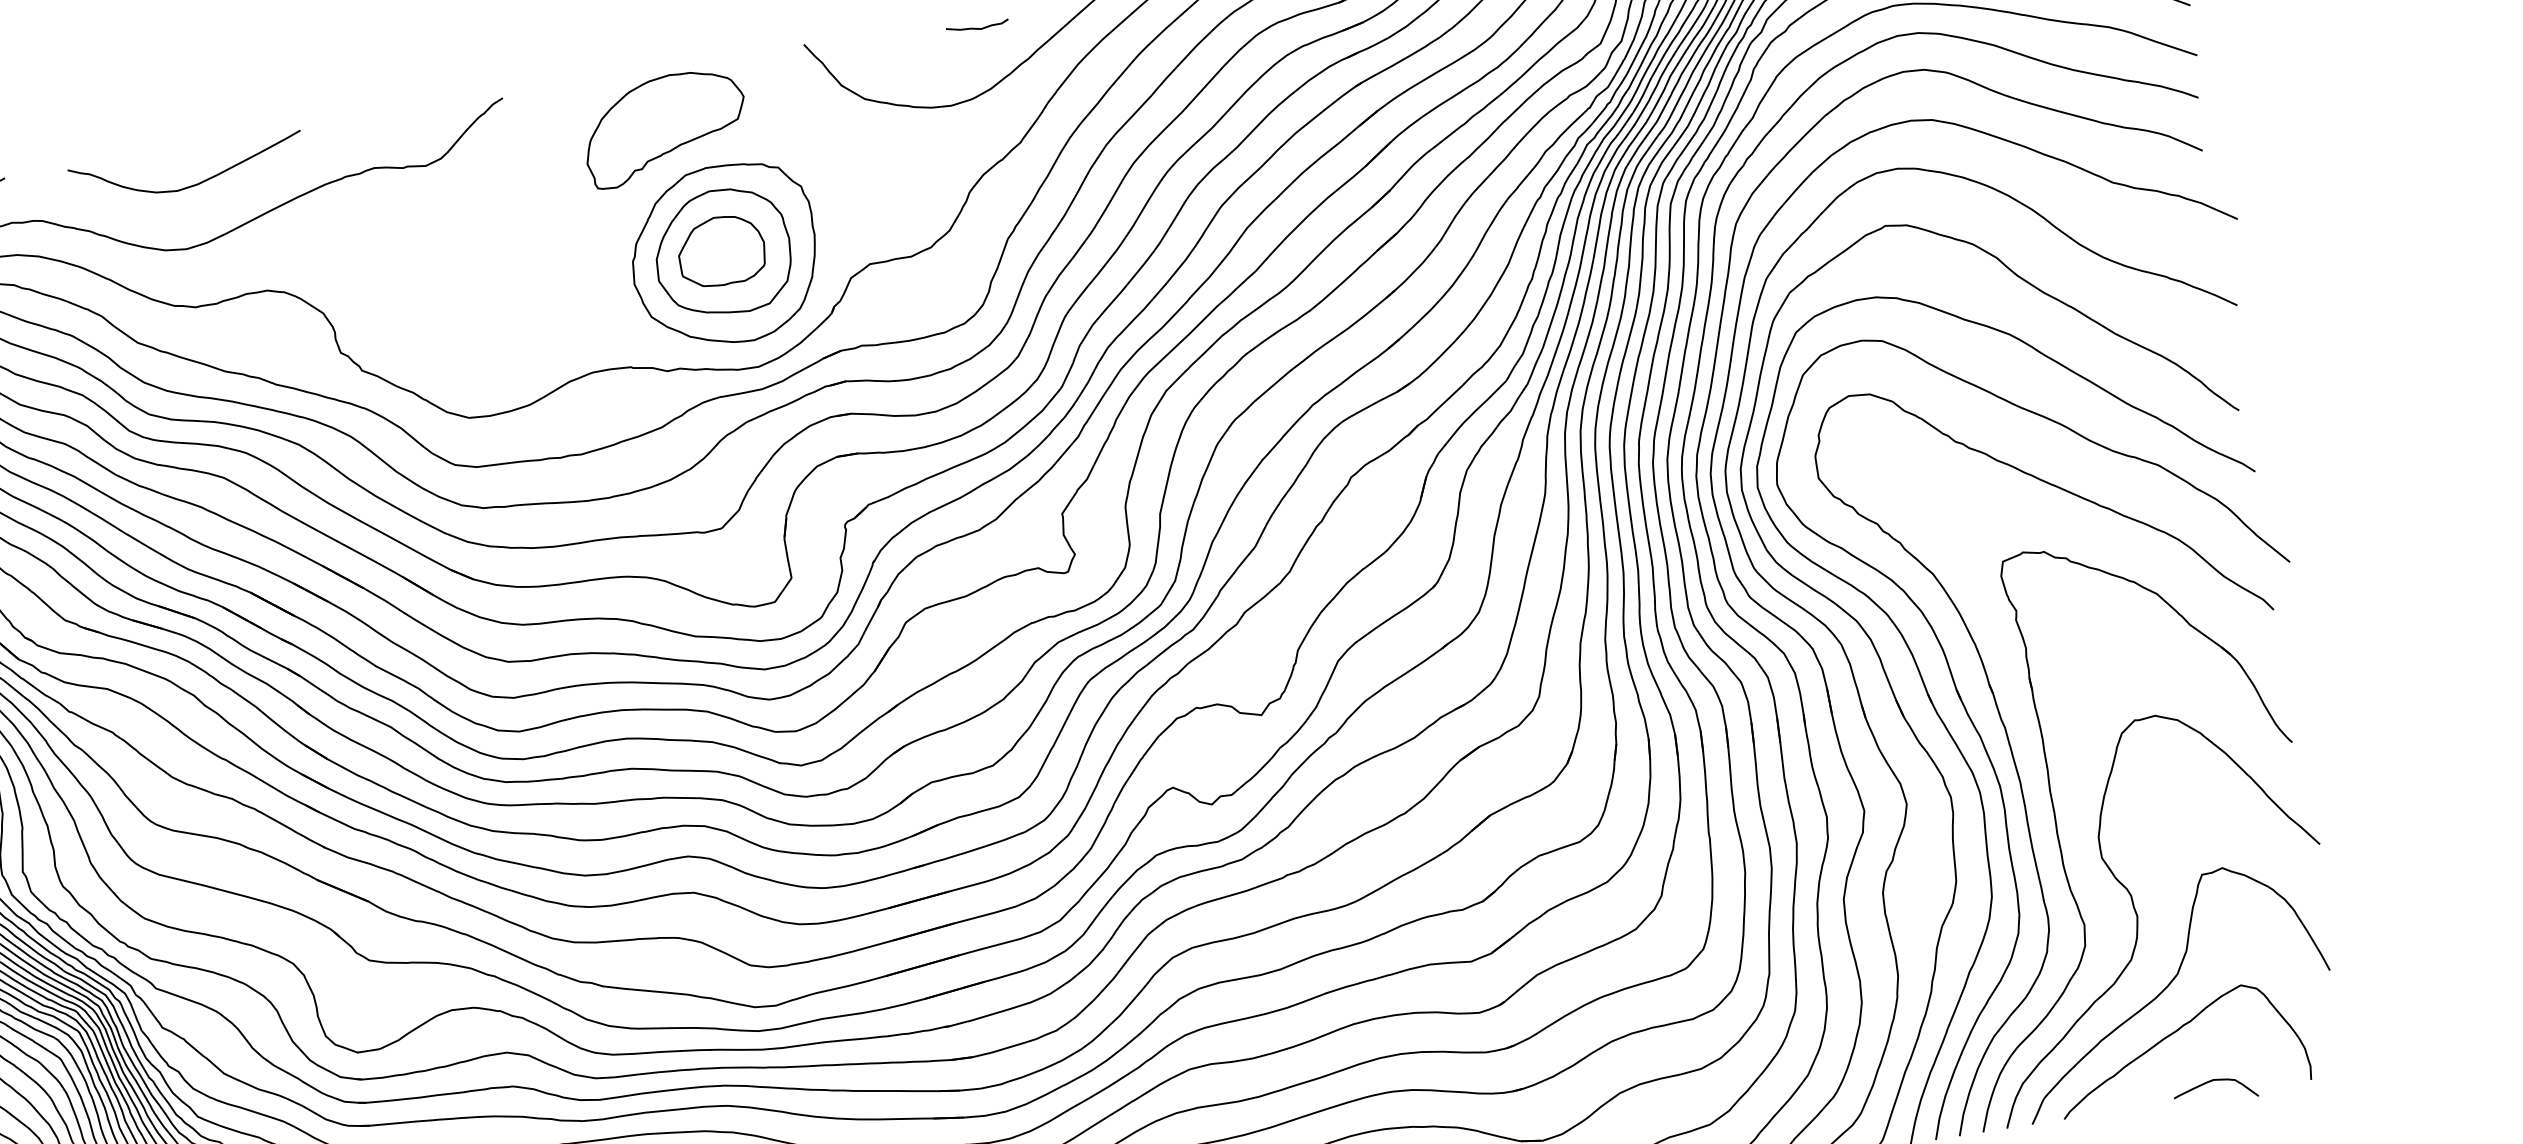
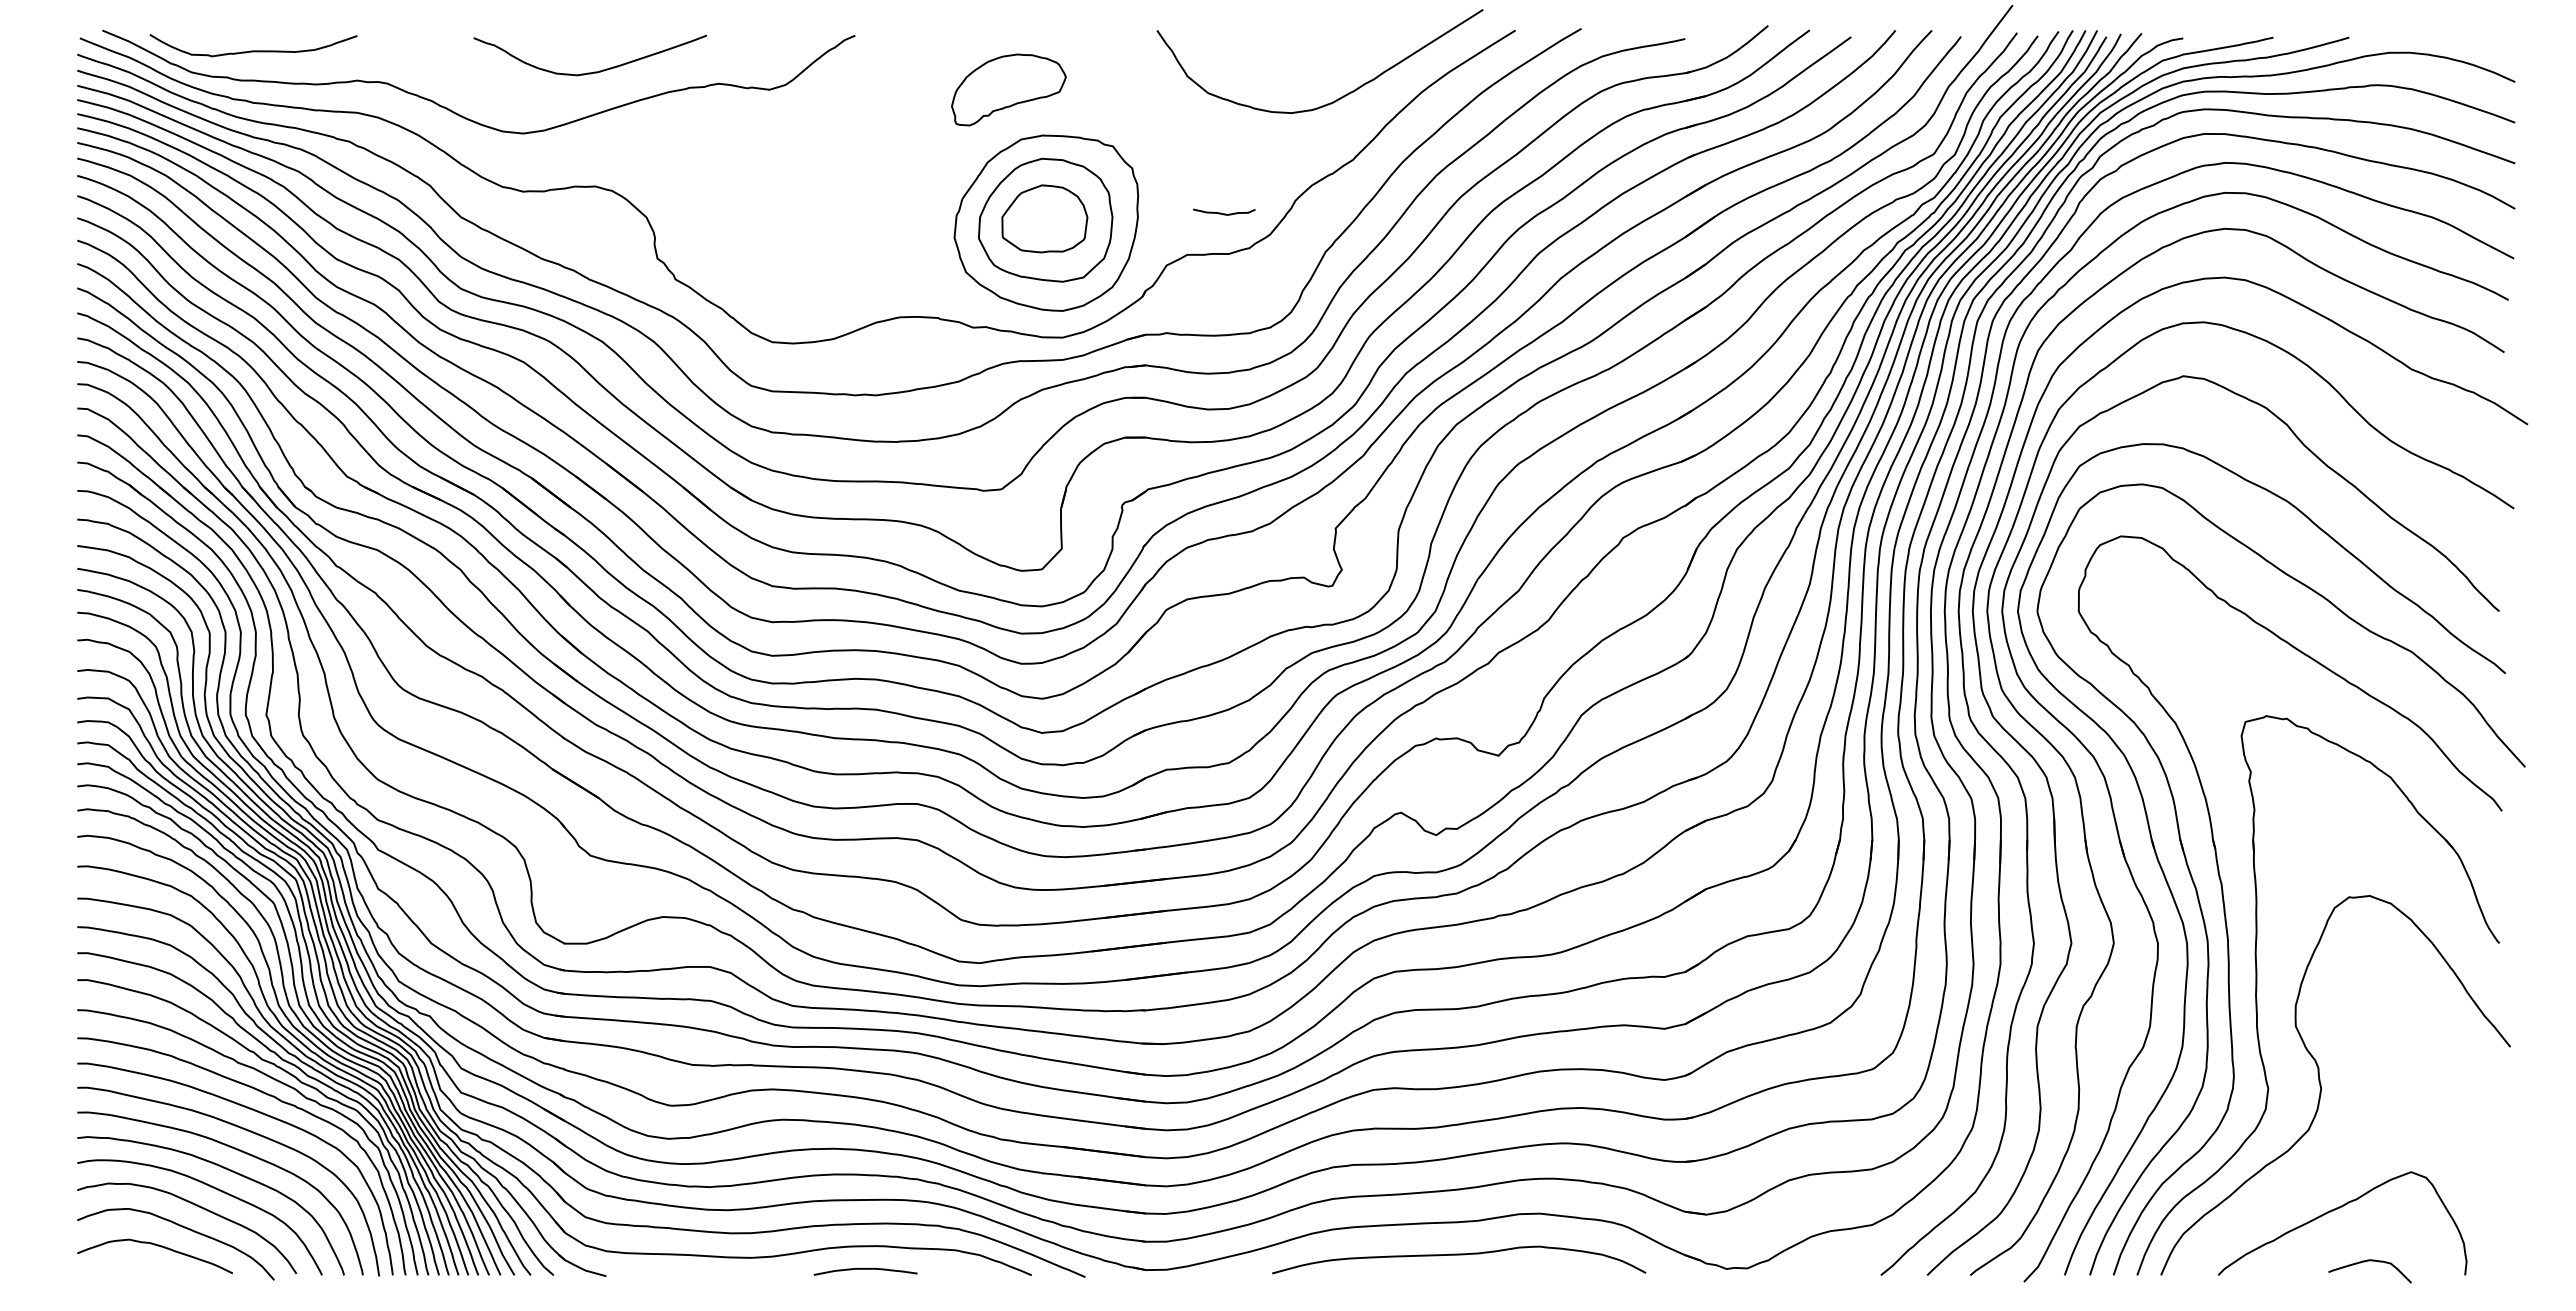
curve: (978, 28) -> (1224, 213), moved
part: (664, 127) -> (1008, 89), size x0.7
curve: (193, 184) -> (594, 71), moved
curve: (2169, 985) -> (2341, 1161), removed

